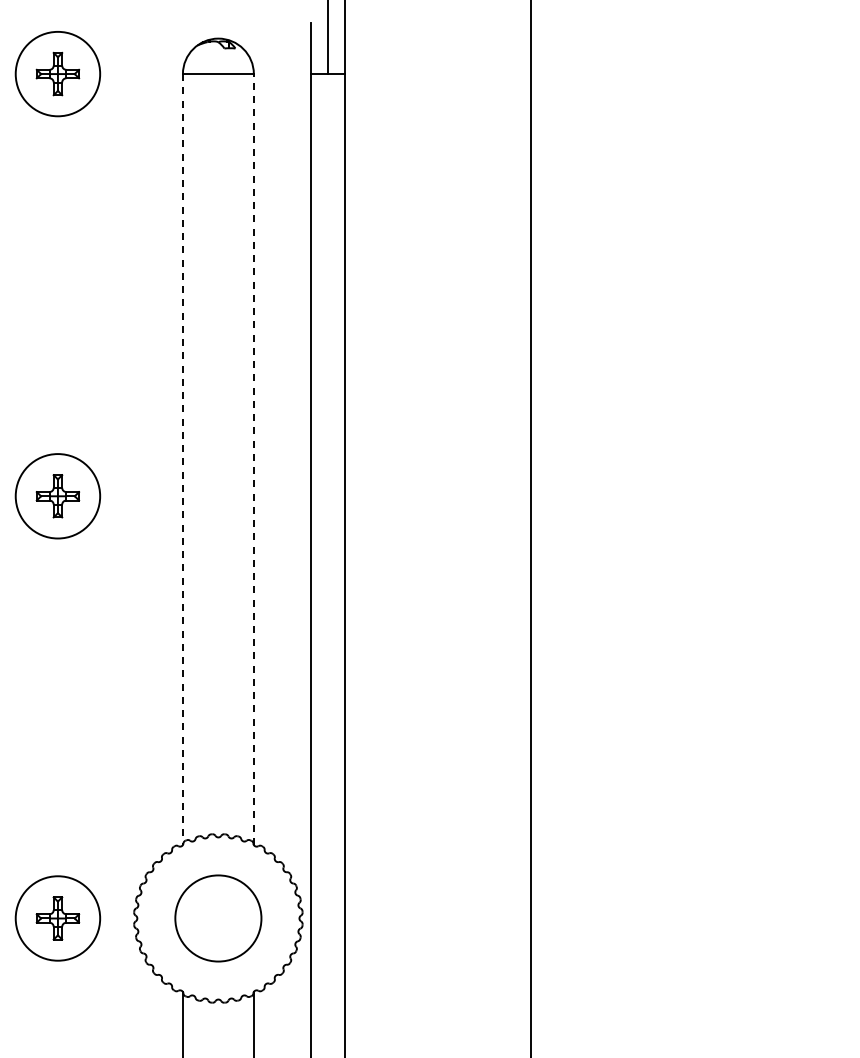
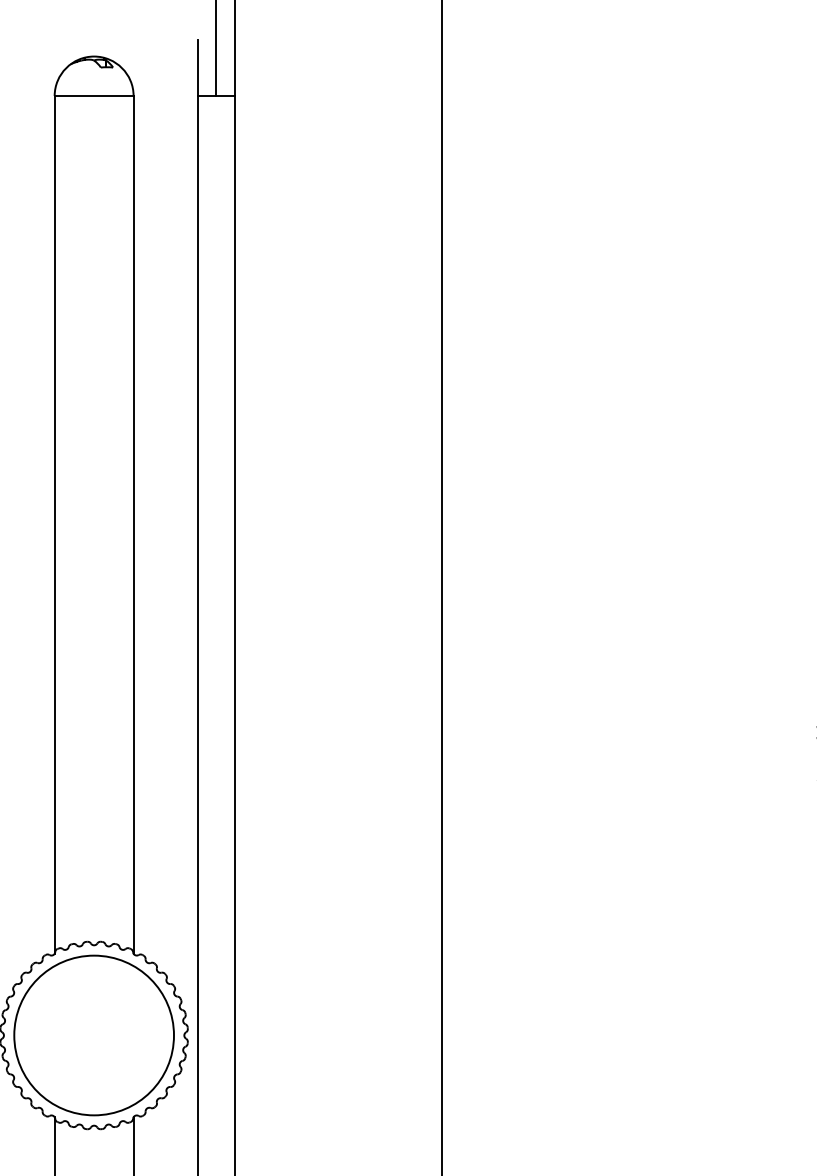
line: (253, 459) -> (133, 524), dashed -> solid
line: (182, 460) -> (54, 525), dashed -> solid
circle: (218, 918) -> (94, 1035), size x1.67

